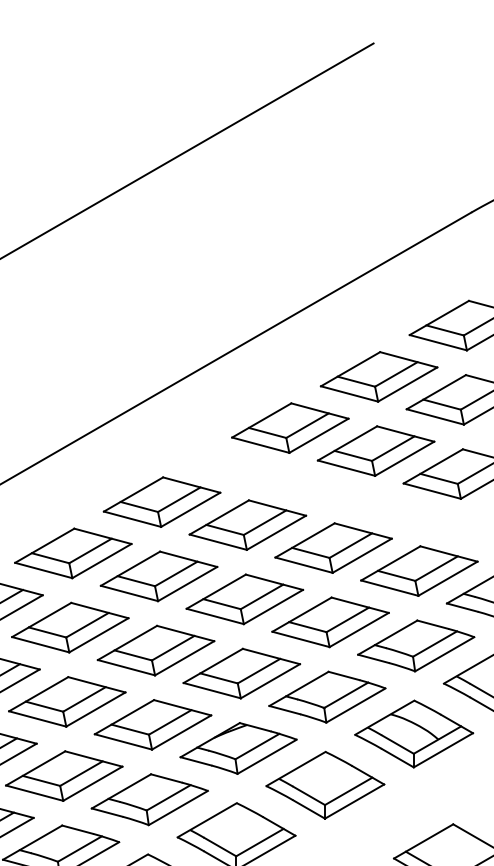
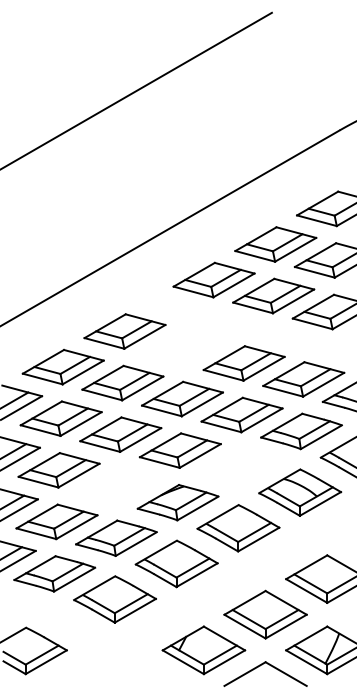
part: (247, 525) -> (184, 347), removed
part: (326, 696) -> (239, 466), removed
part: (152, 725) -> (118, 486), removed

